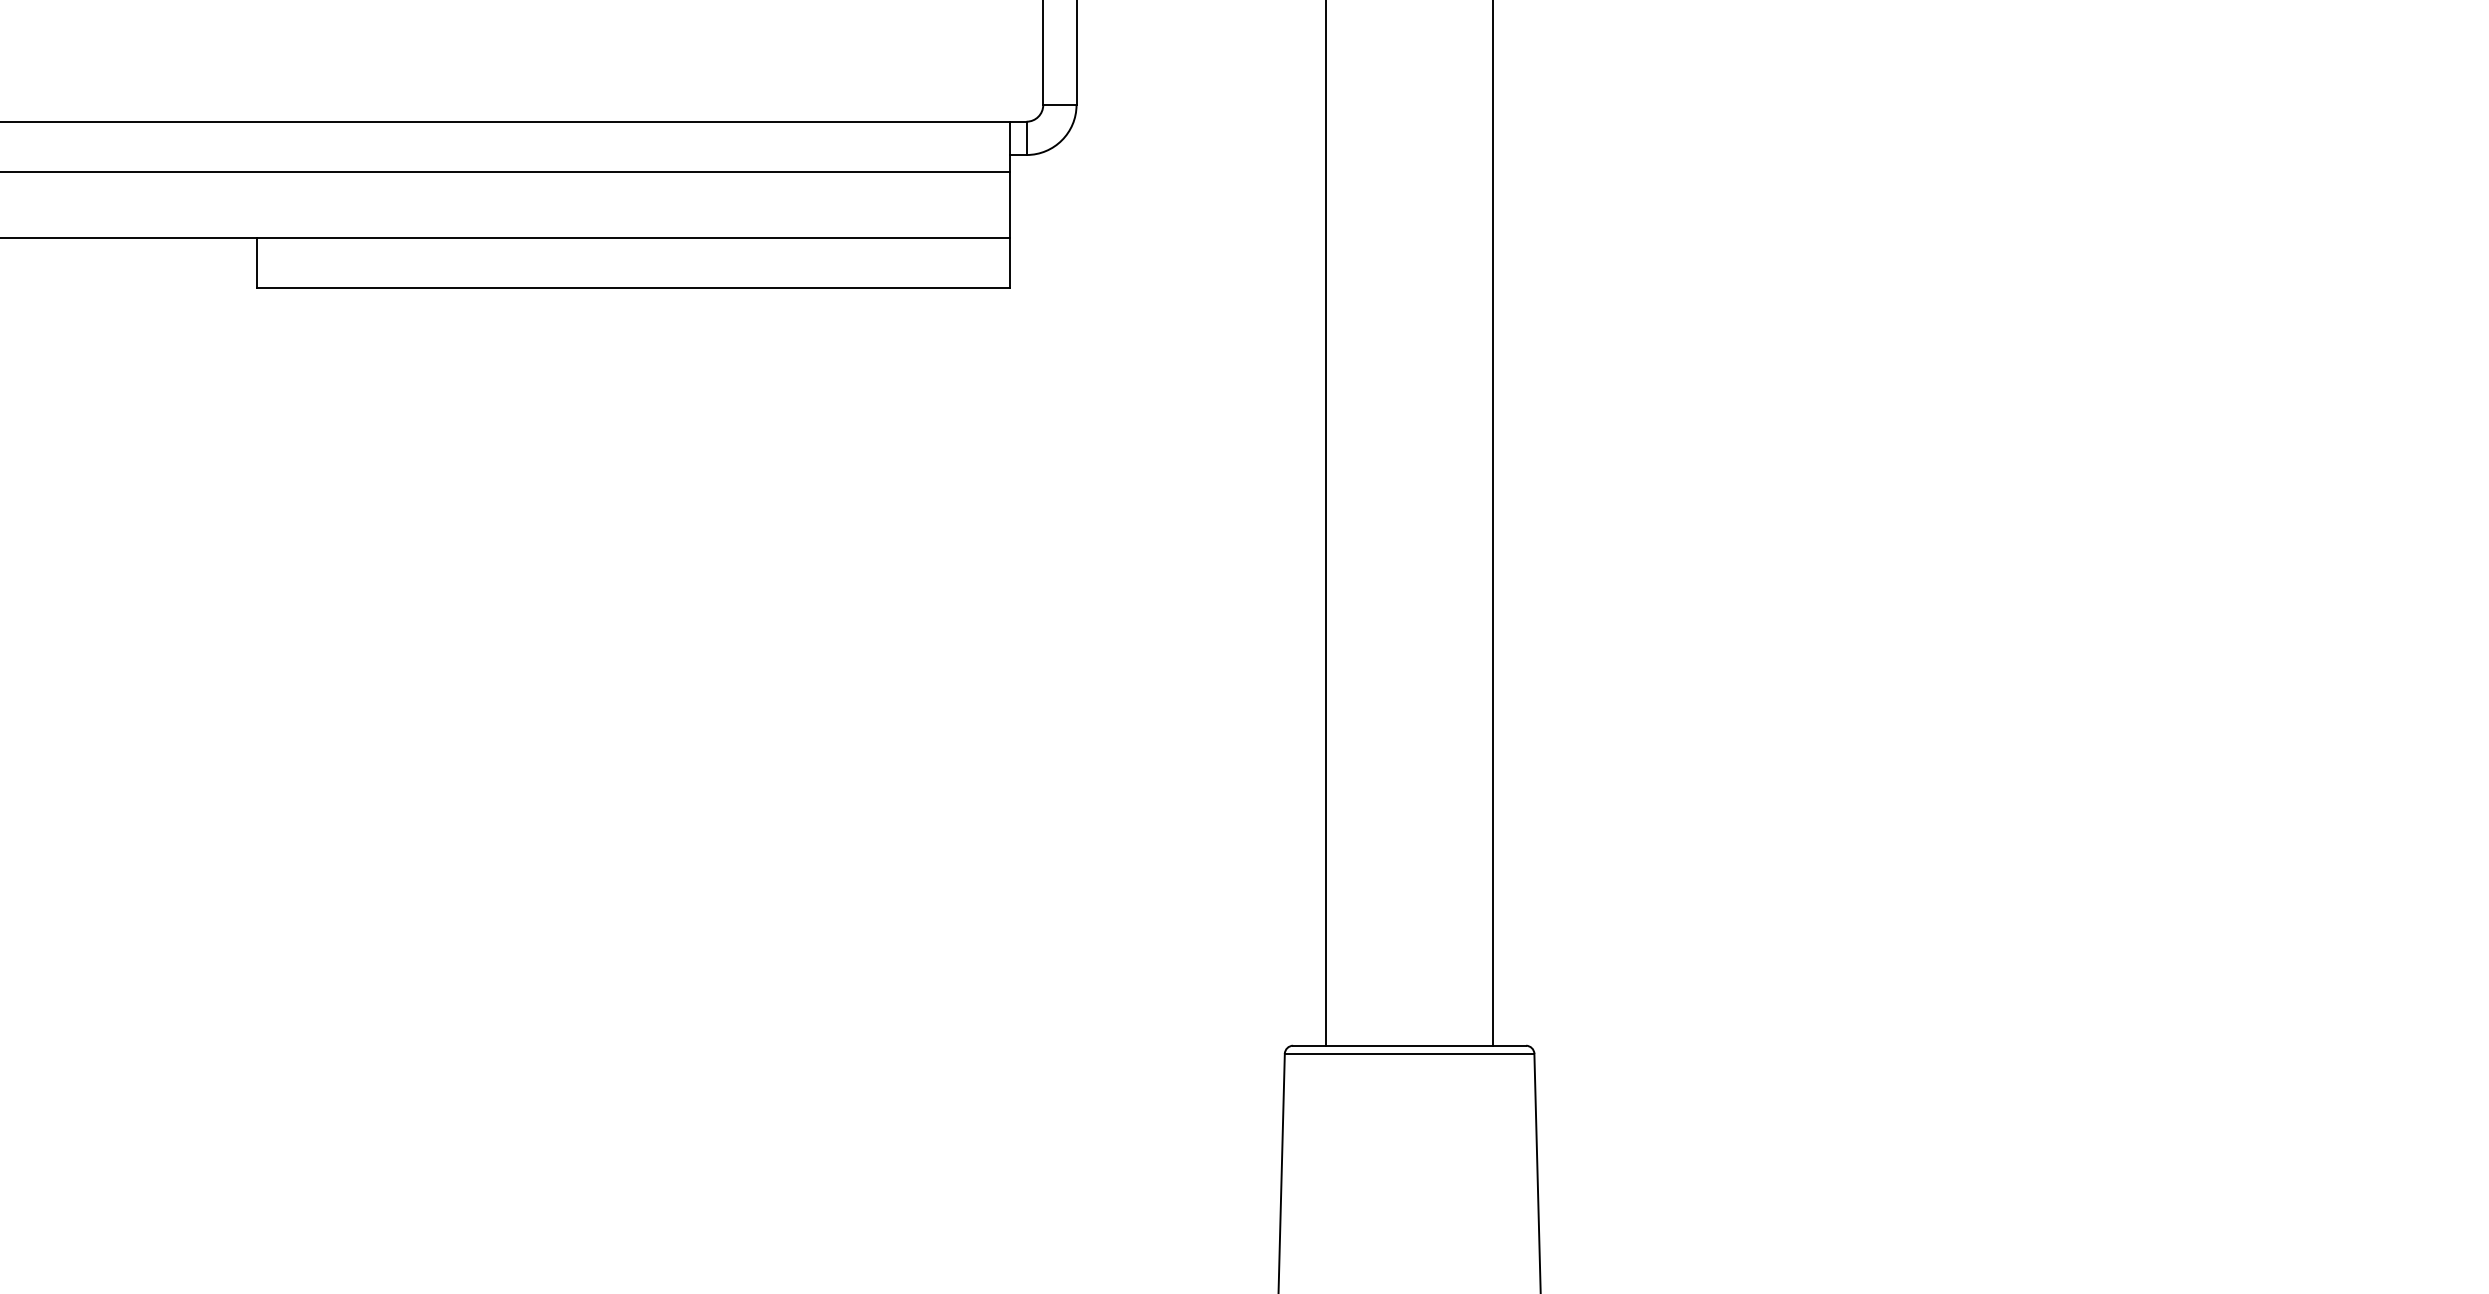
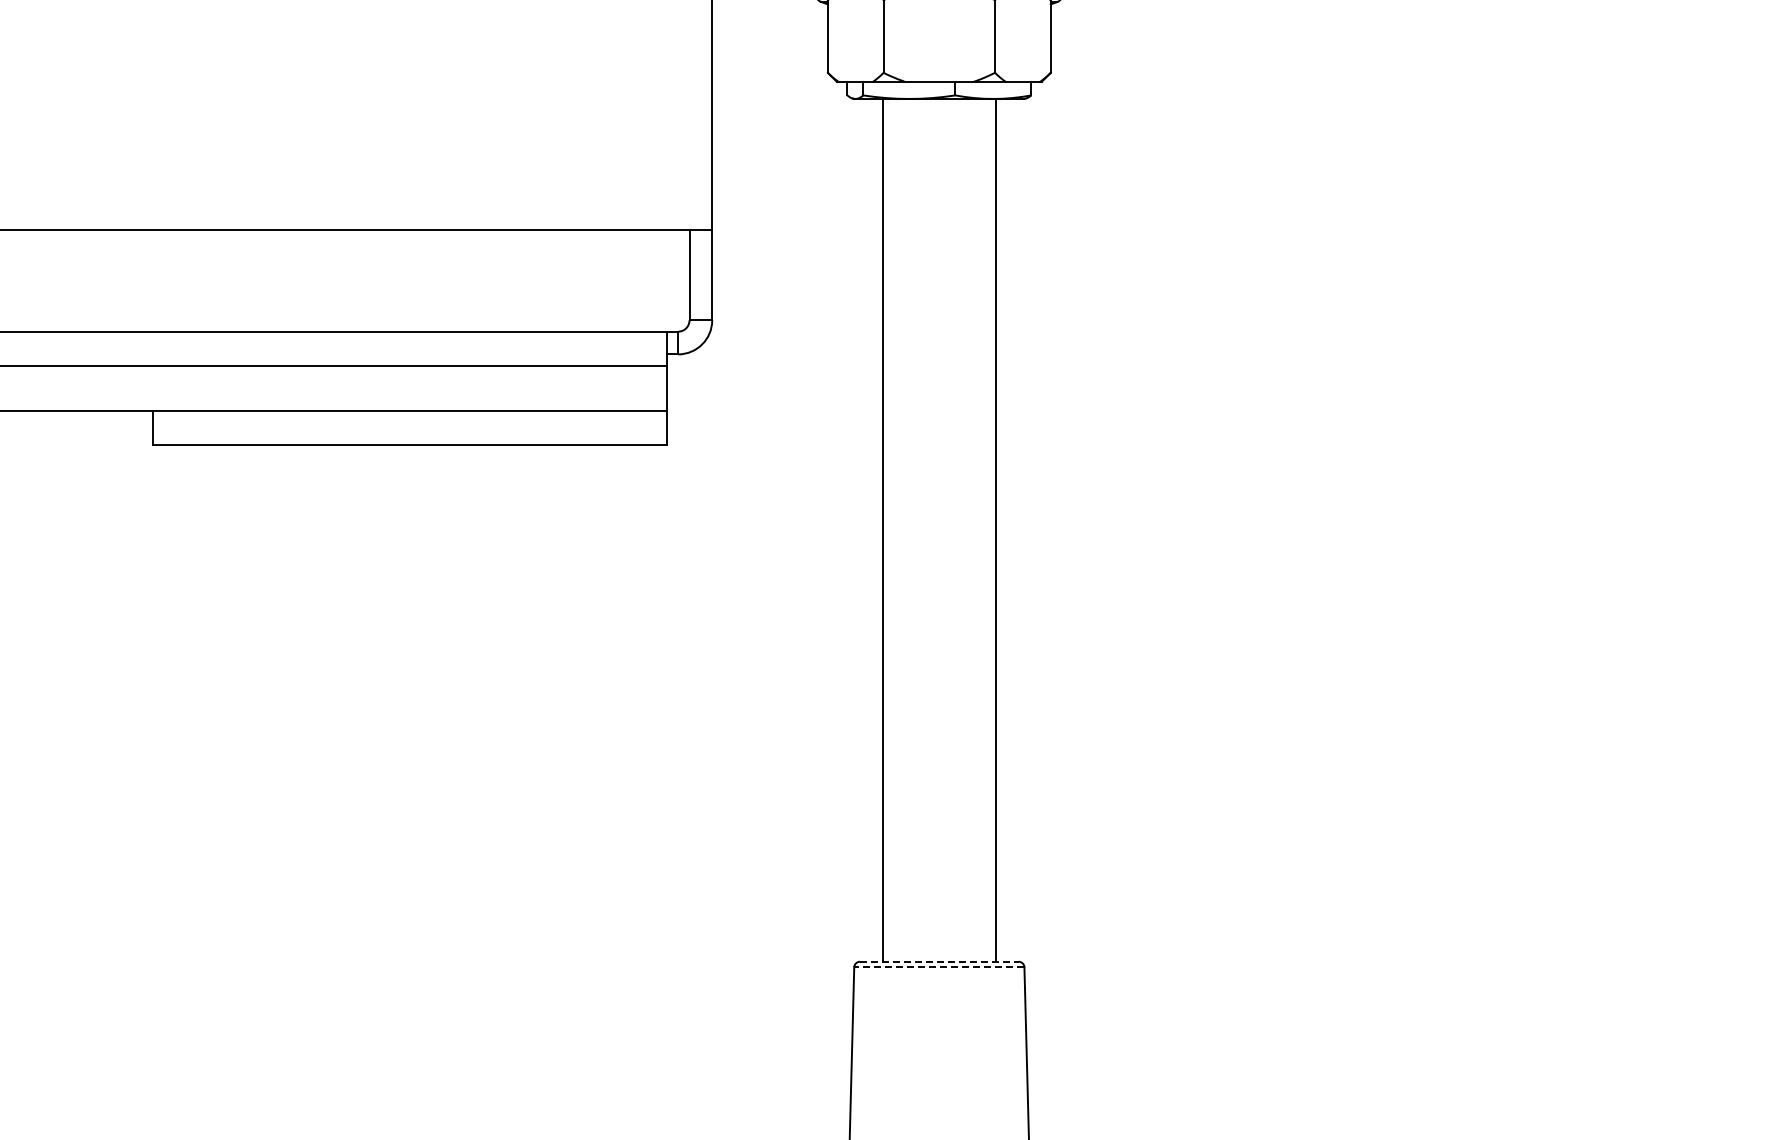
line: (1409, 1045) -> (939, 961), solid -> dashed
line: (1408, 1054) -> (938, 967), solid -> dashed

